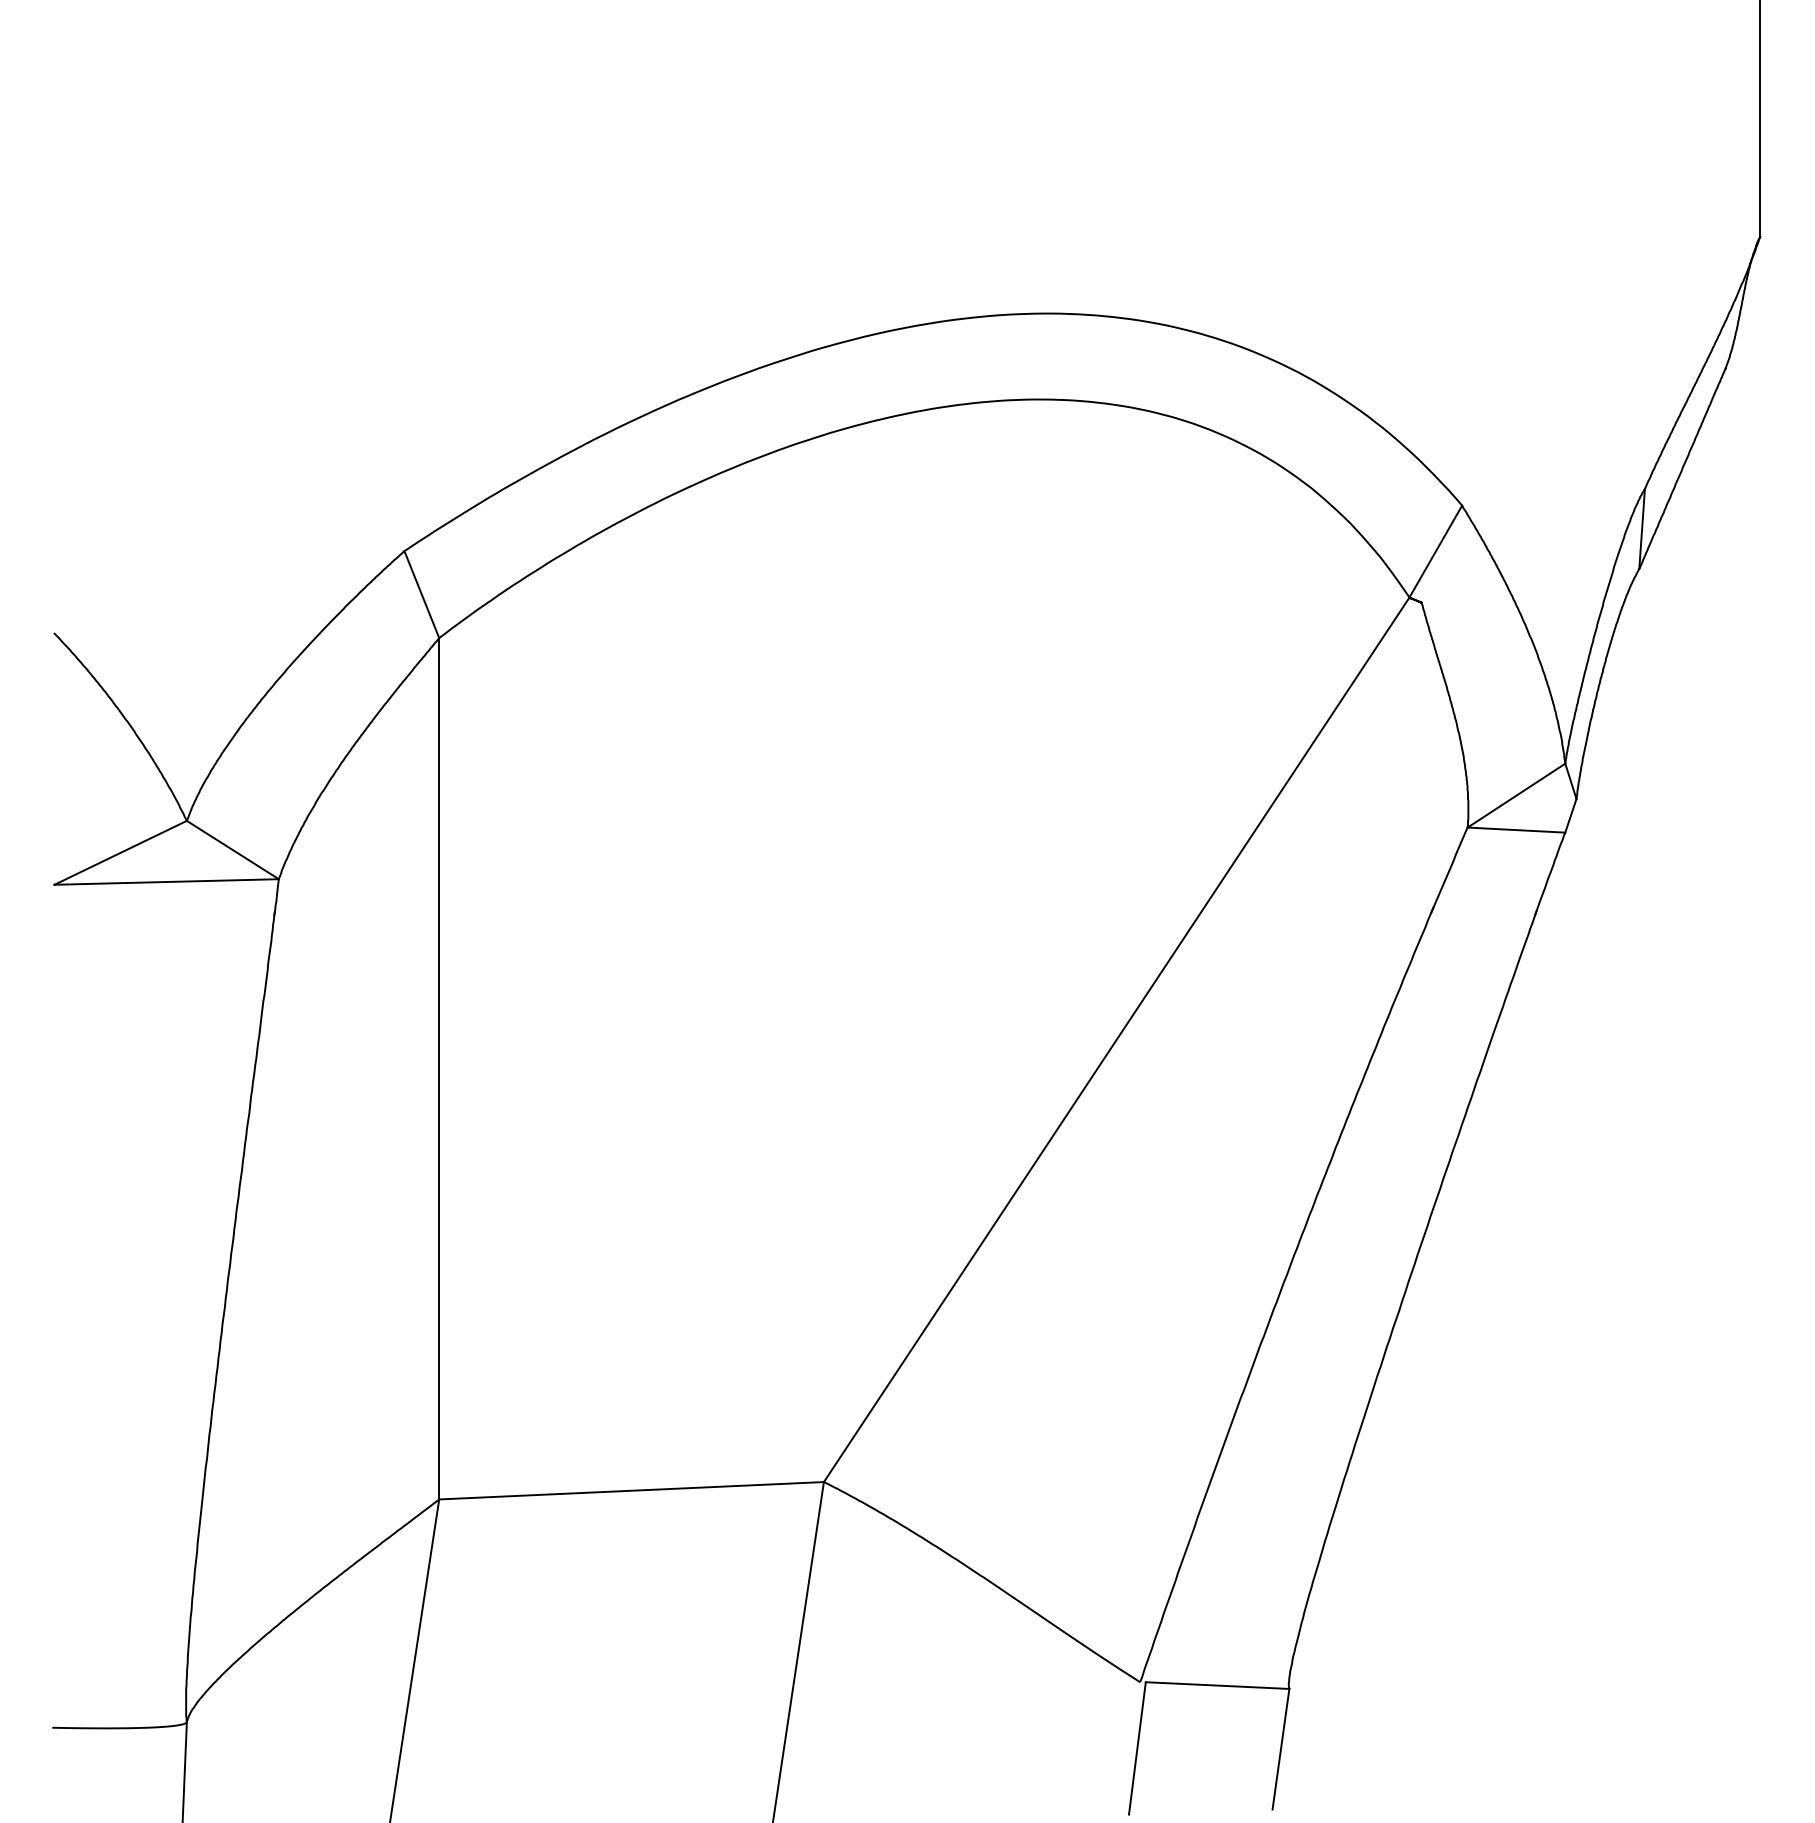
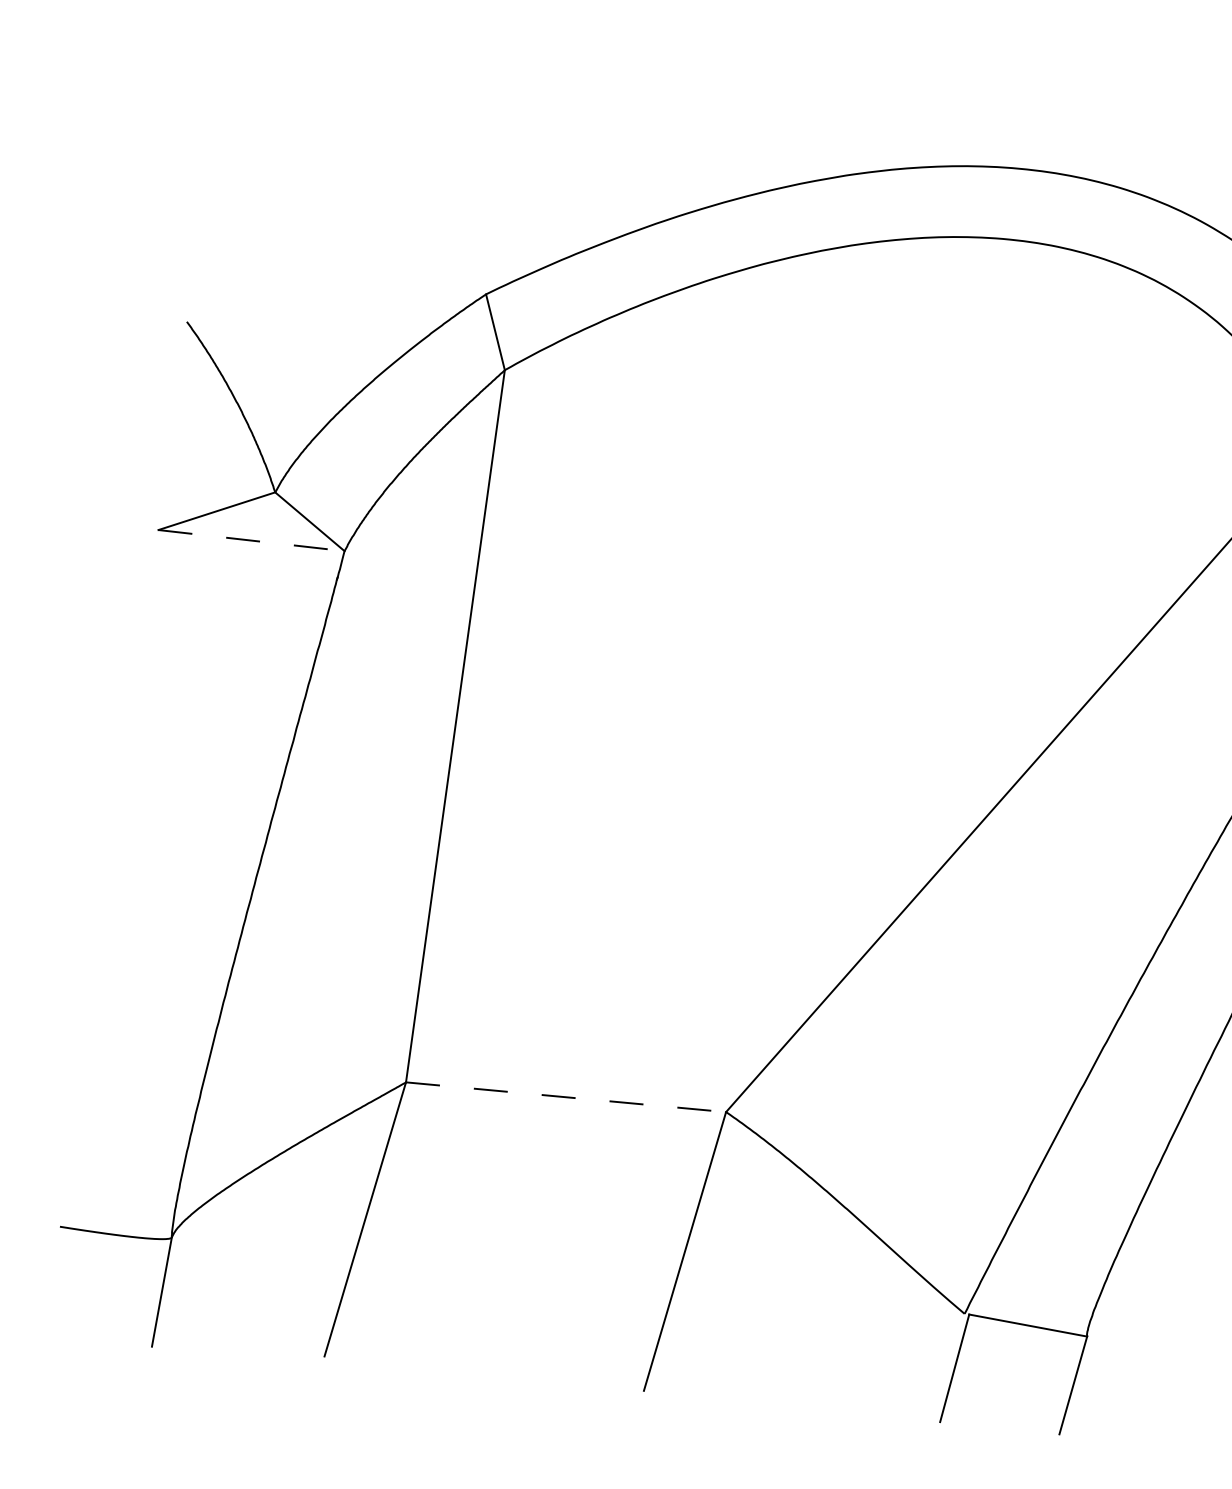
line: (167, 881) -> (252, 540), solid -> dashed
line: (631, 1490) -> (566, 1097), solid -> dashed

